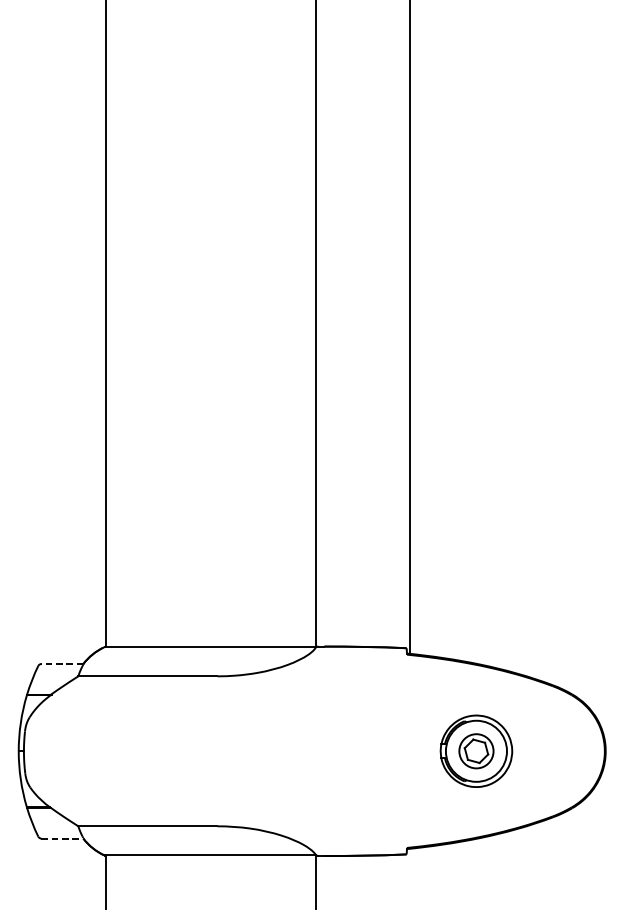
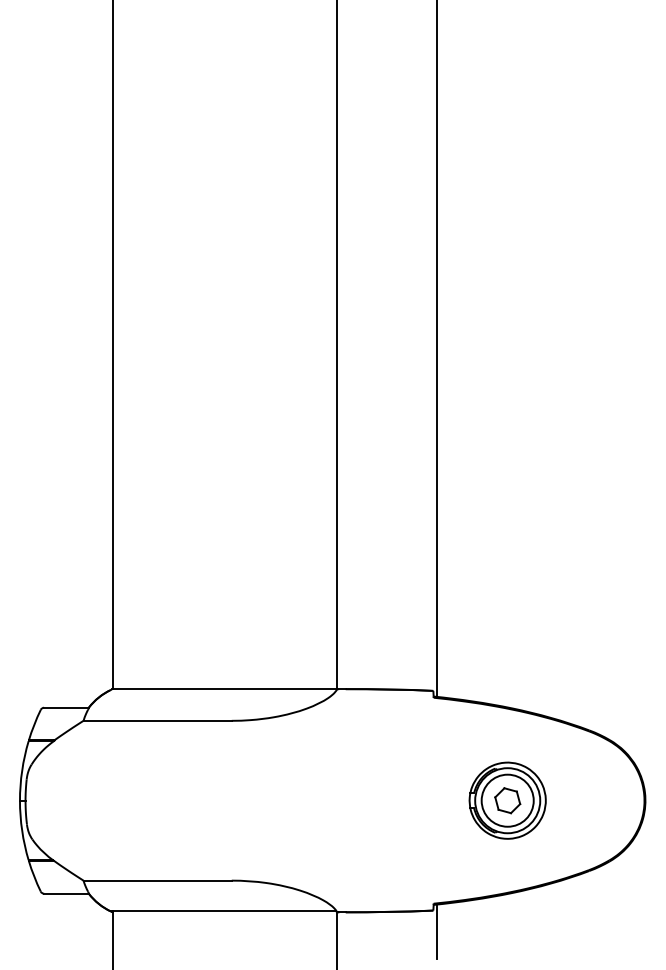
line: (61, 663) -> (65, 707), dashed -> solid
circle: (476, 751) -> (507, 800), size x1.43
line: (62, 838) -> (66, 893), dashed -> solid
line: (410, 874) -> (437, 931), added

